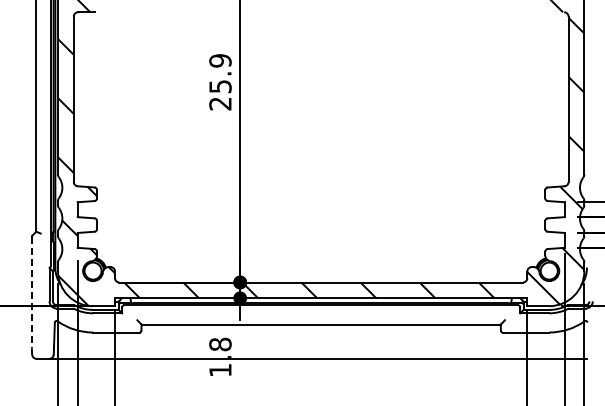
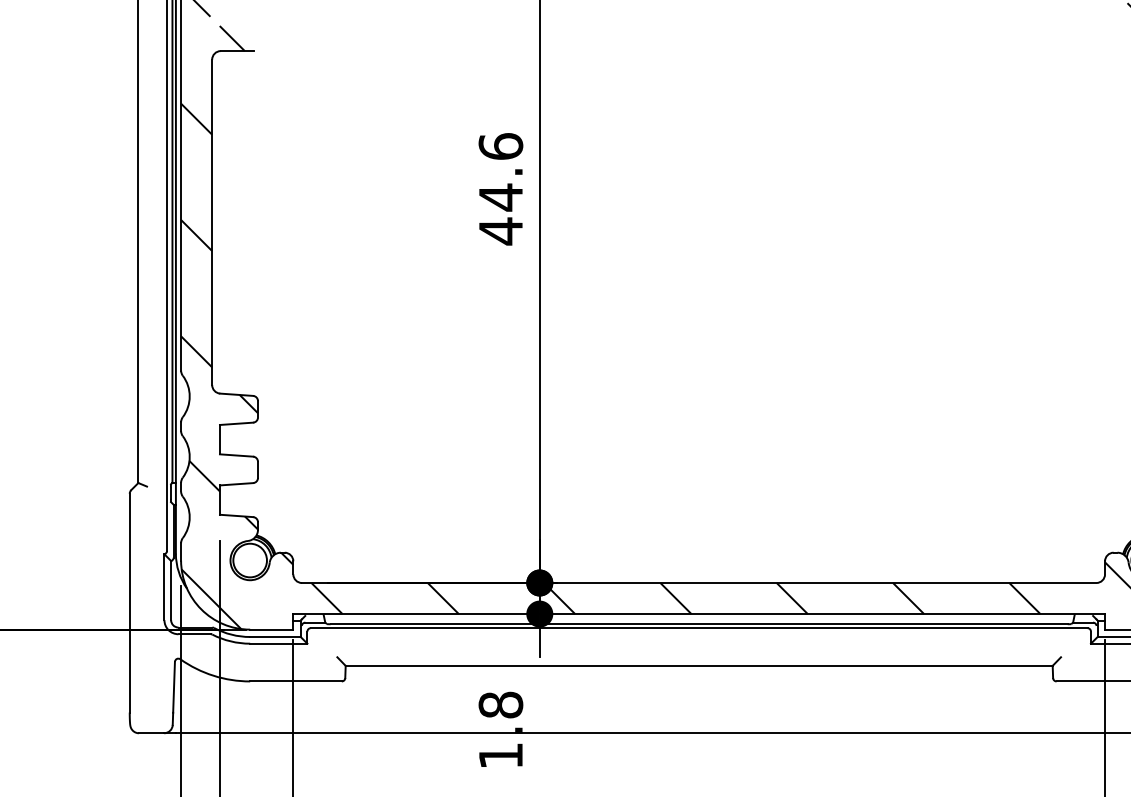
text: (220, 82) -> (500, 189), 25.9 -> 44.6
line: (31, 292) -> (128, 602), dashed -> solid

